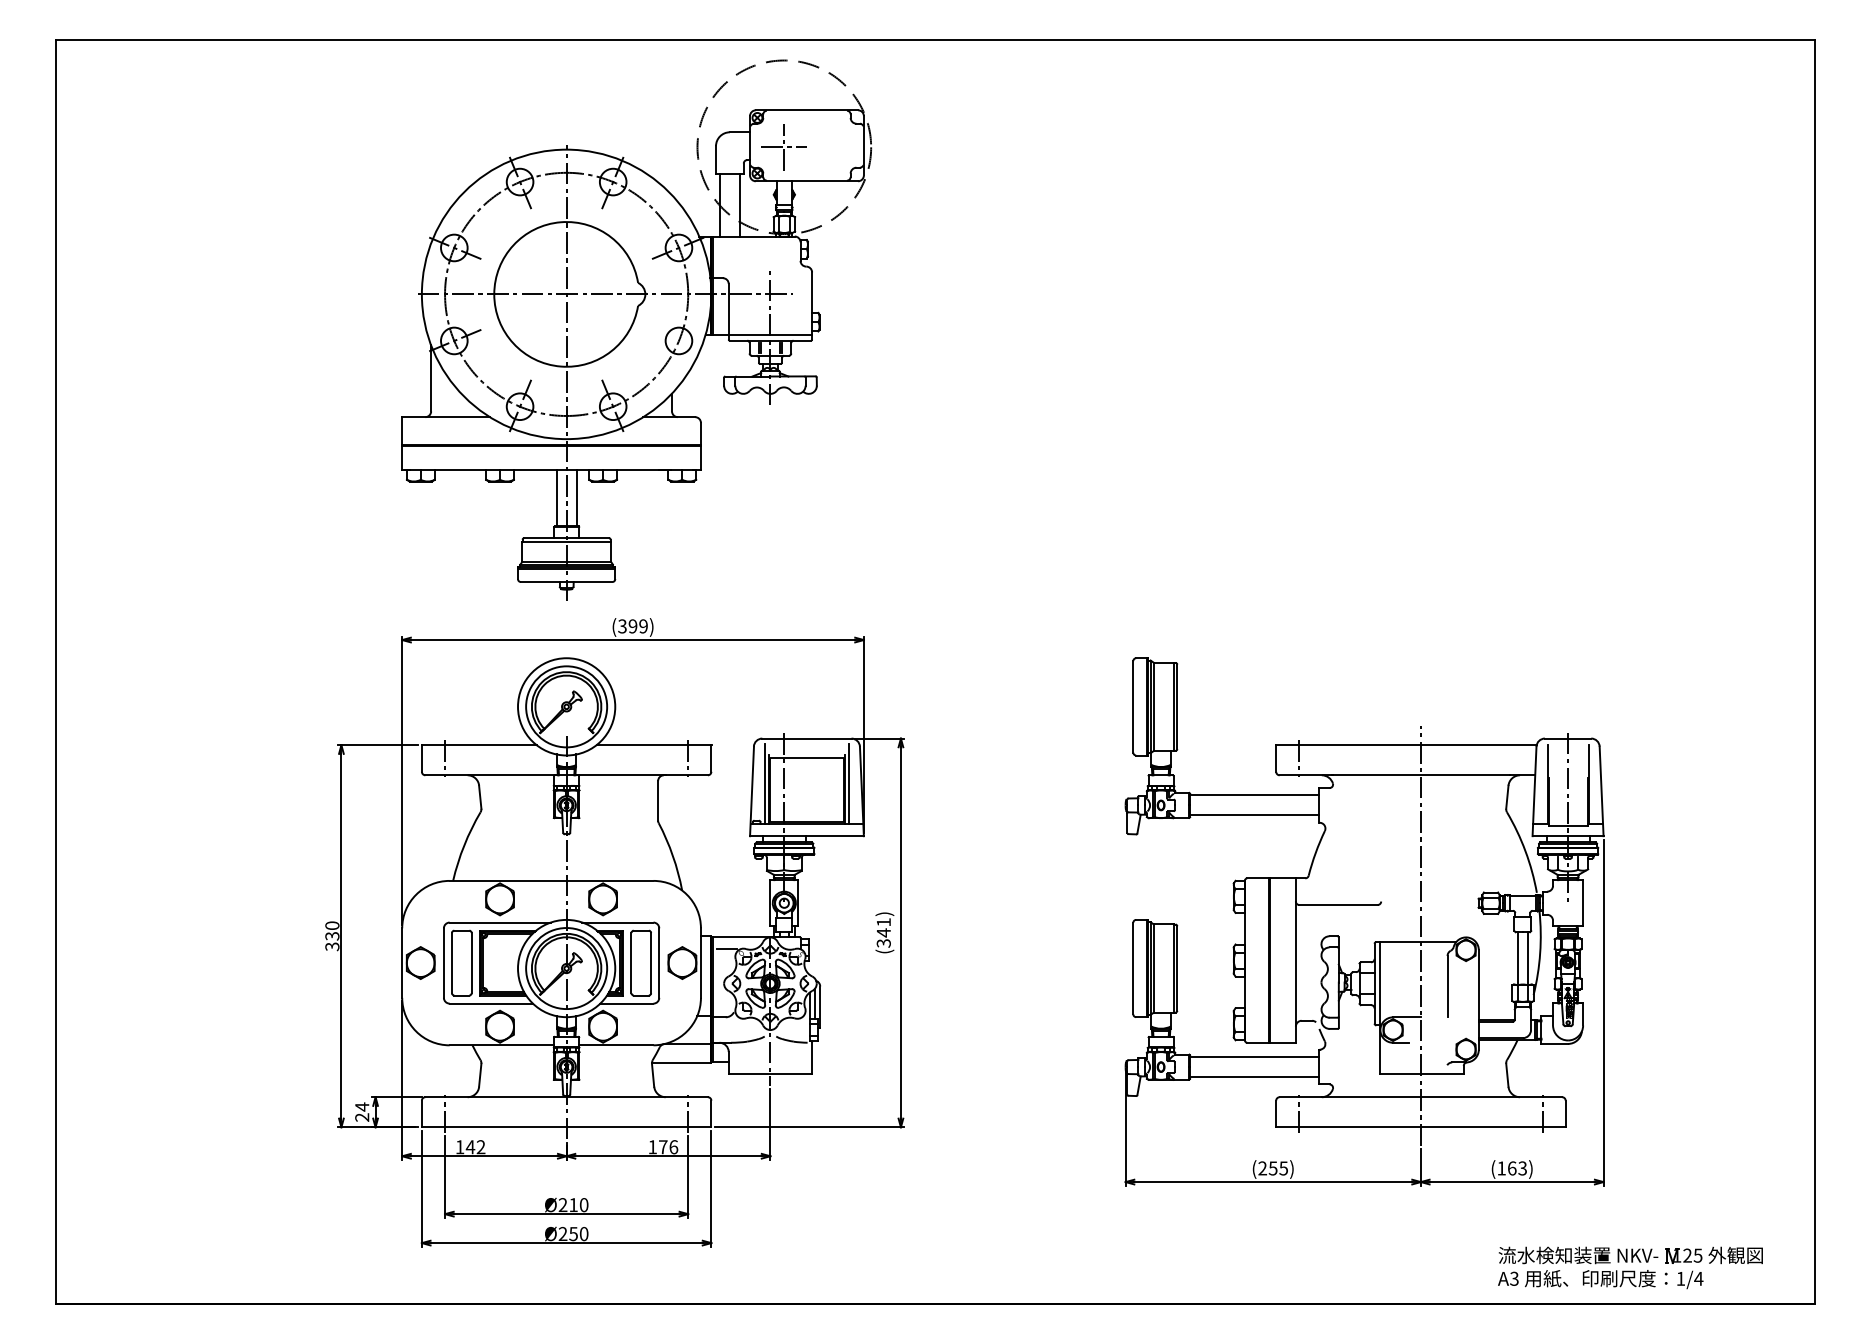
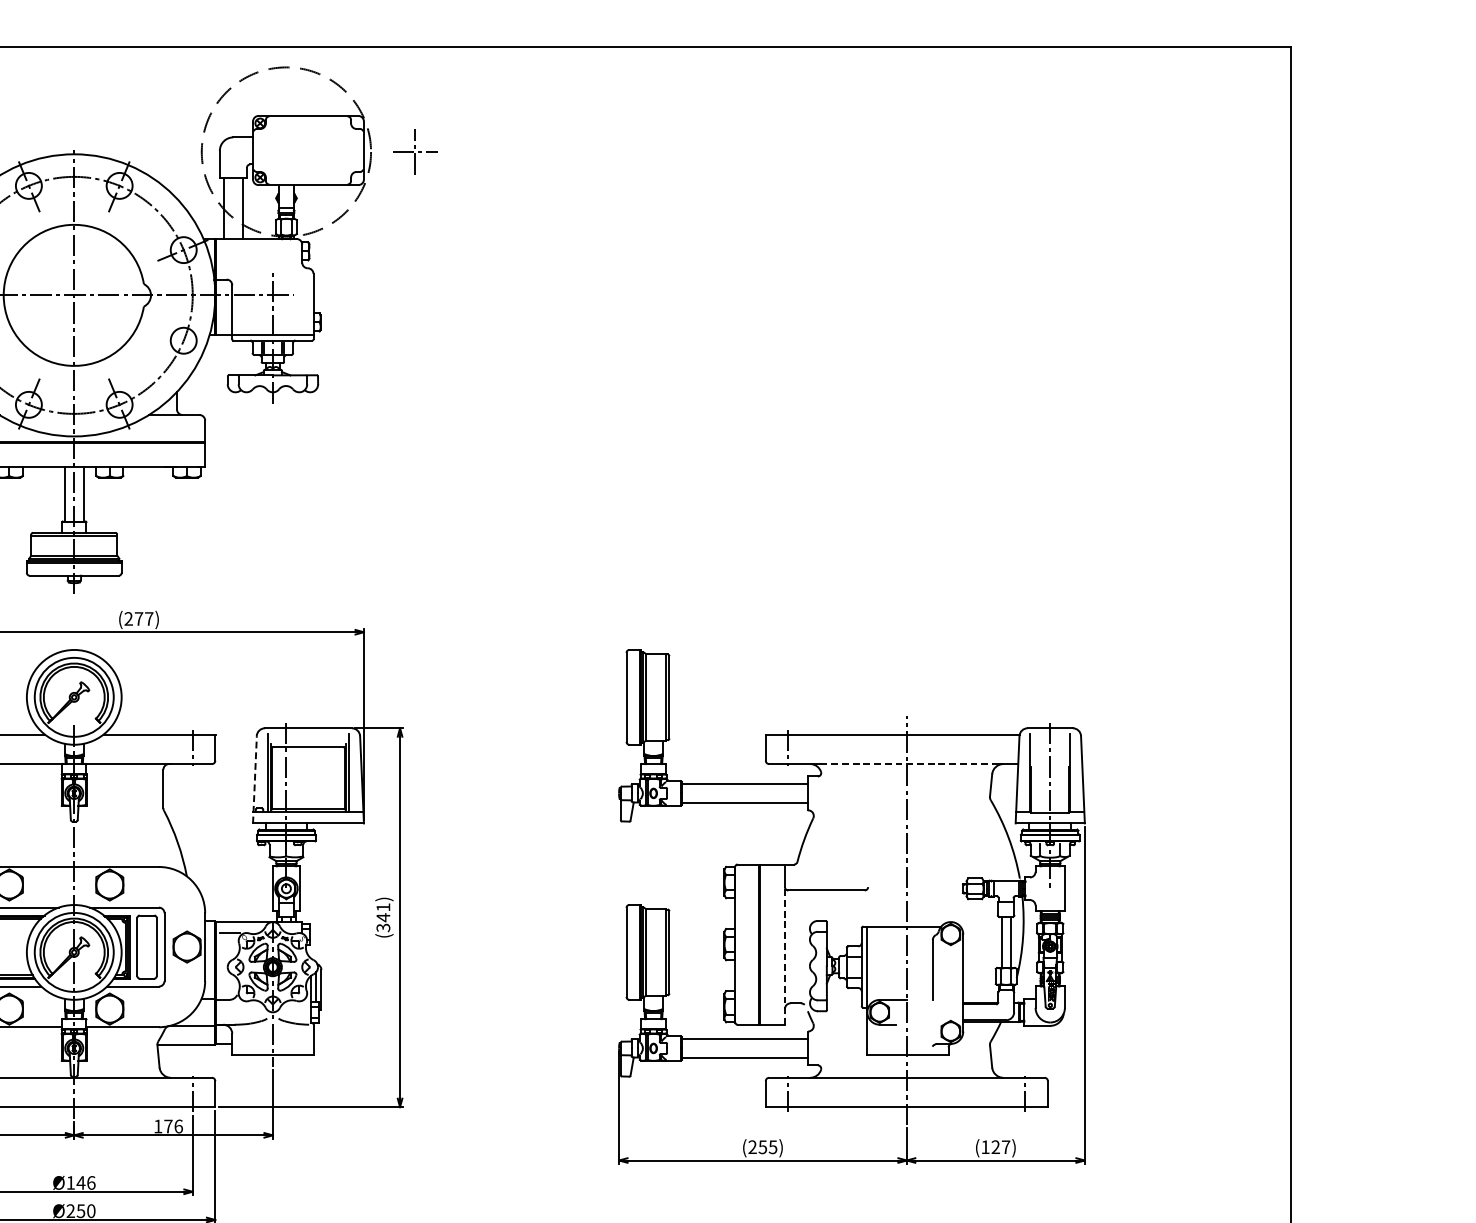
part: (783, 147) -> (414, 152), moved
text: (632, 626) -> (138, 619), (399) -> (277)
line: (1420, 775) -> (906, 764), solid -> dashed
line: (752, 791) -> (255, 779), solid -> dashed
line: (1295, 972) -> (784, 956), solid -> dashed
text: (1517, 1168) -> (1000, 1147), (163) -> (127)
text: (573, 1205) -> (80, 1183), Ø210 -> Ø146

